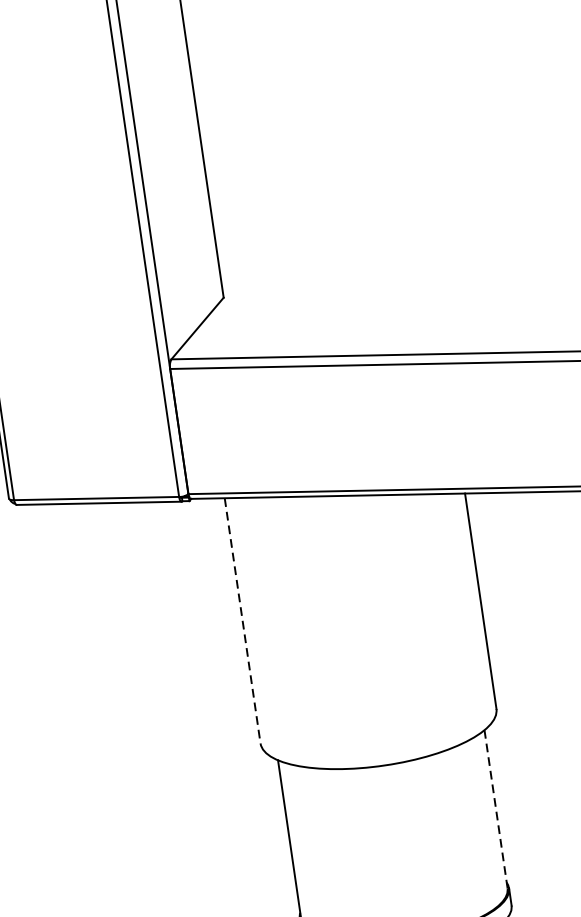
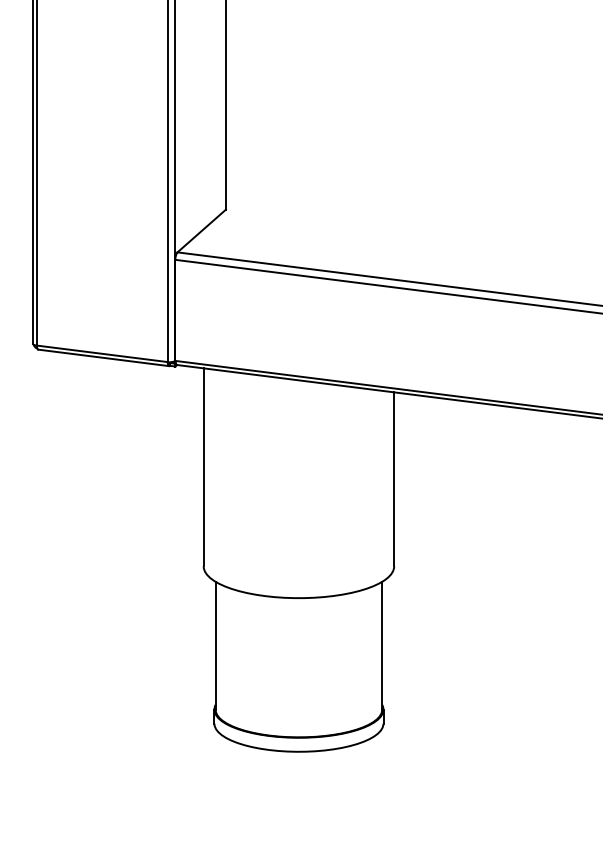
line: (242, 621) -> (203, 467), dashed -> solid
line: (496, 809) -> (382, 645), dashed -> solid

